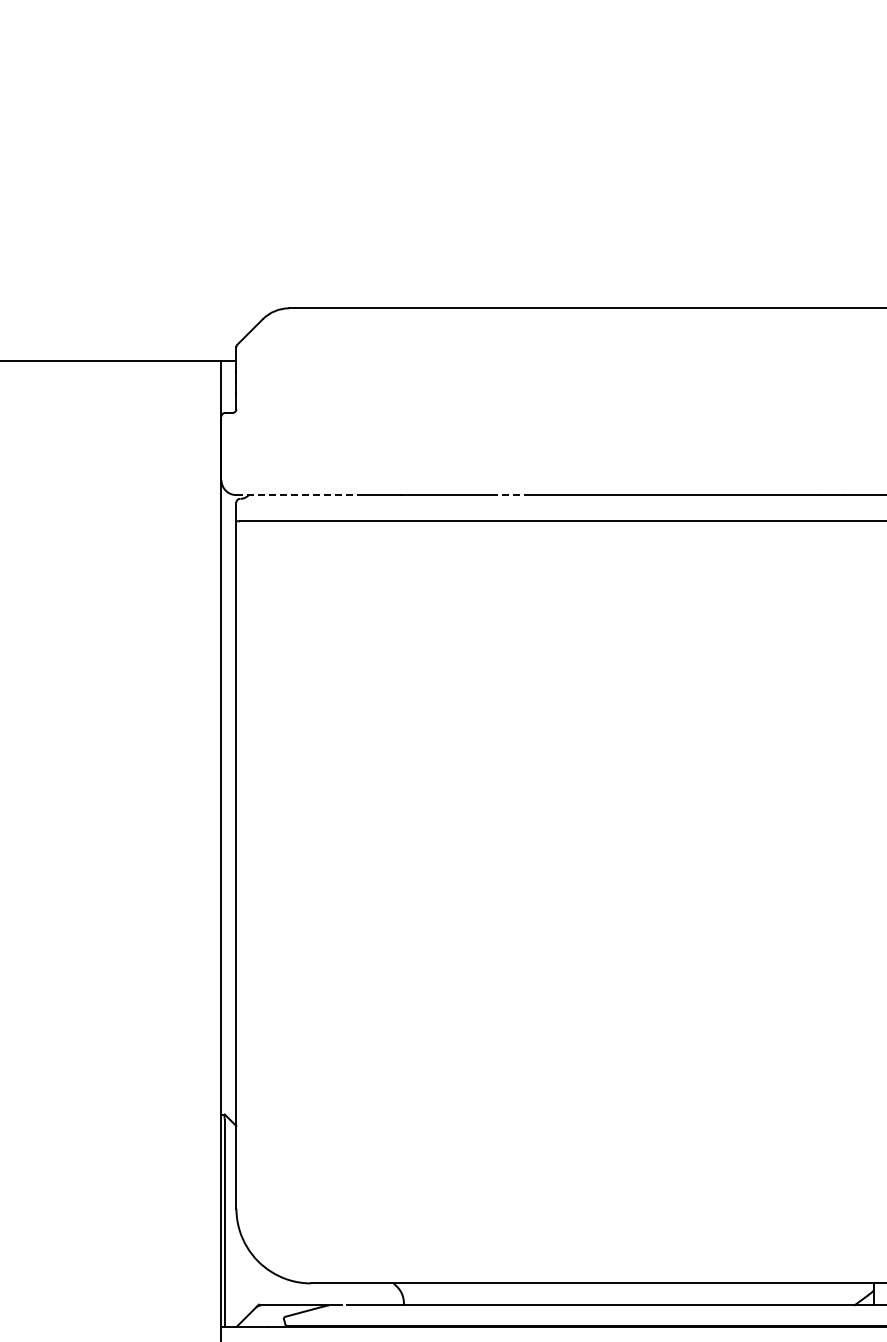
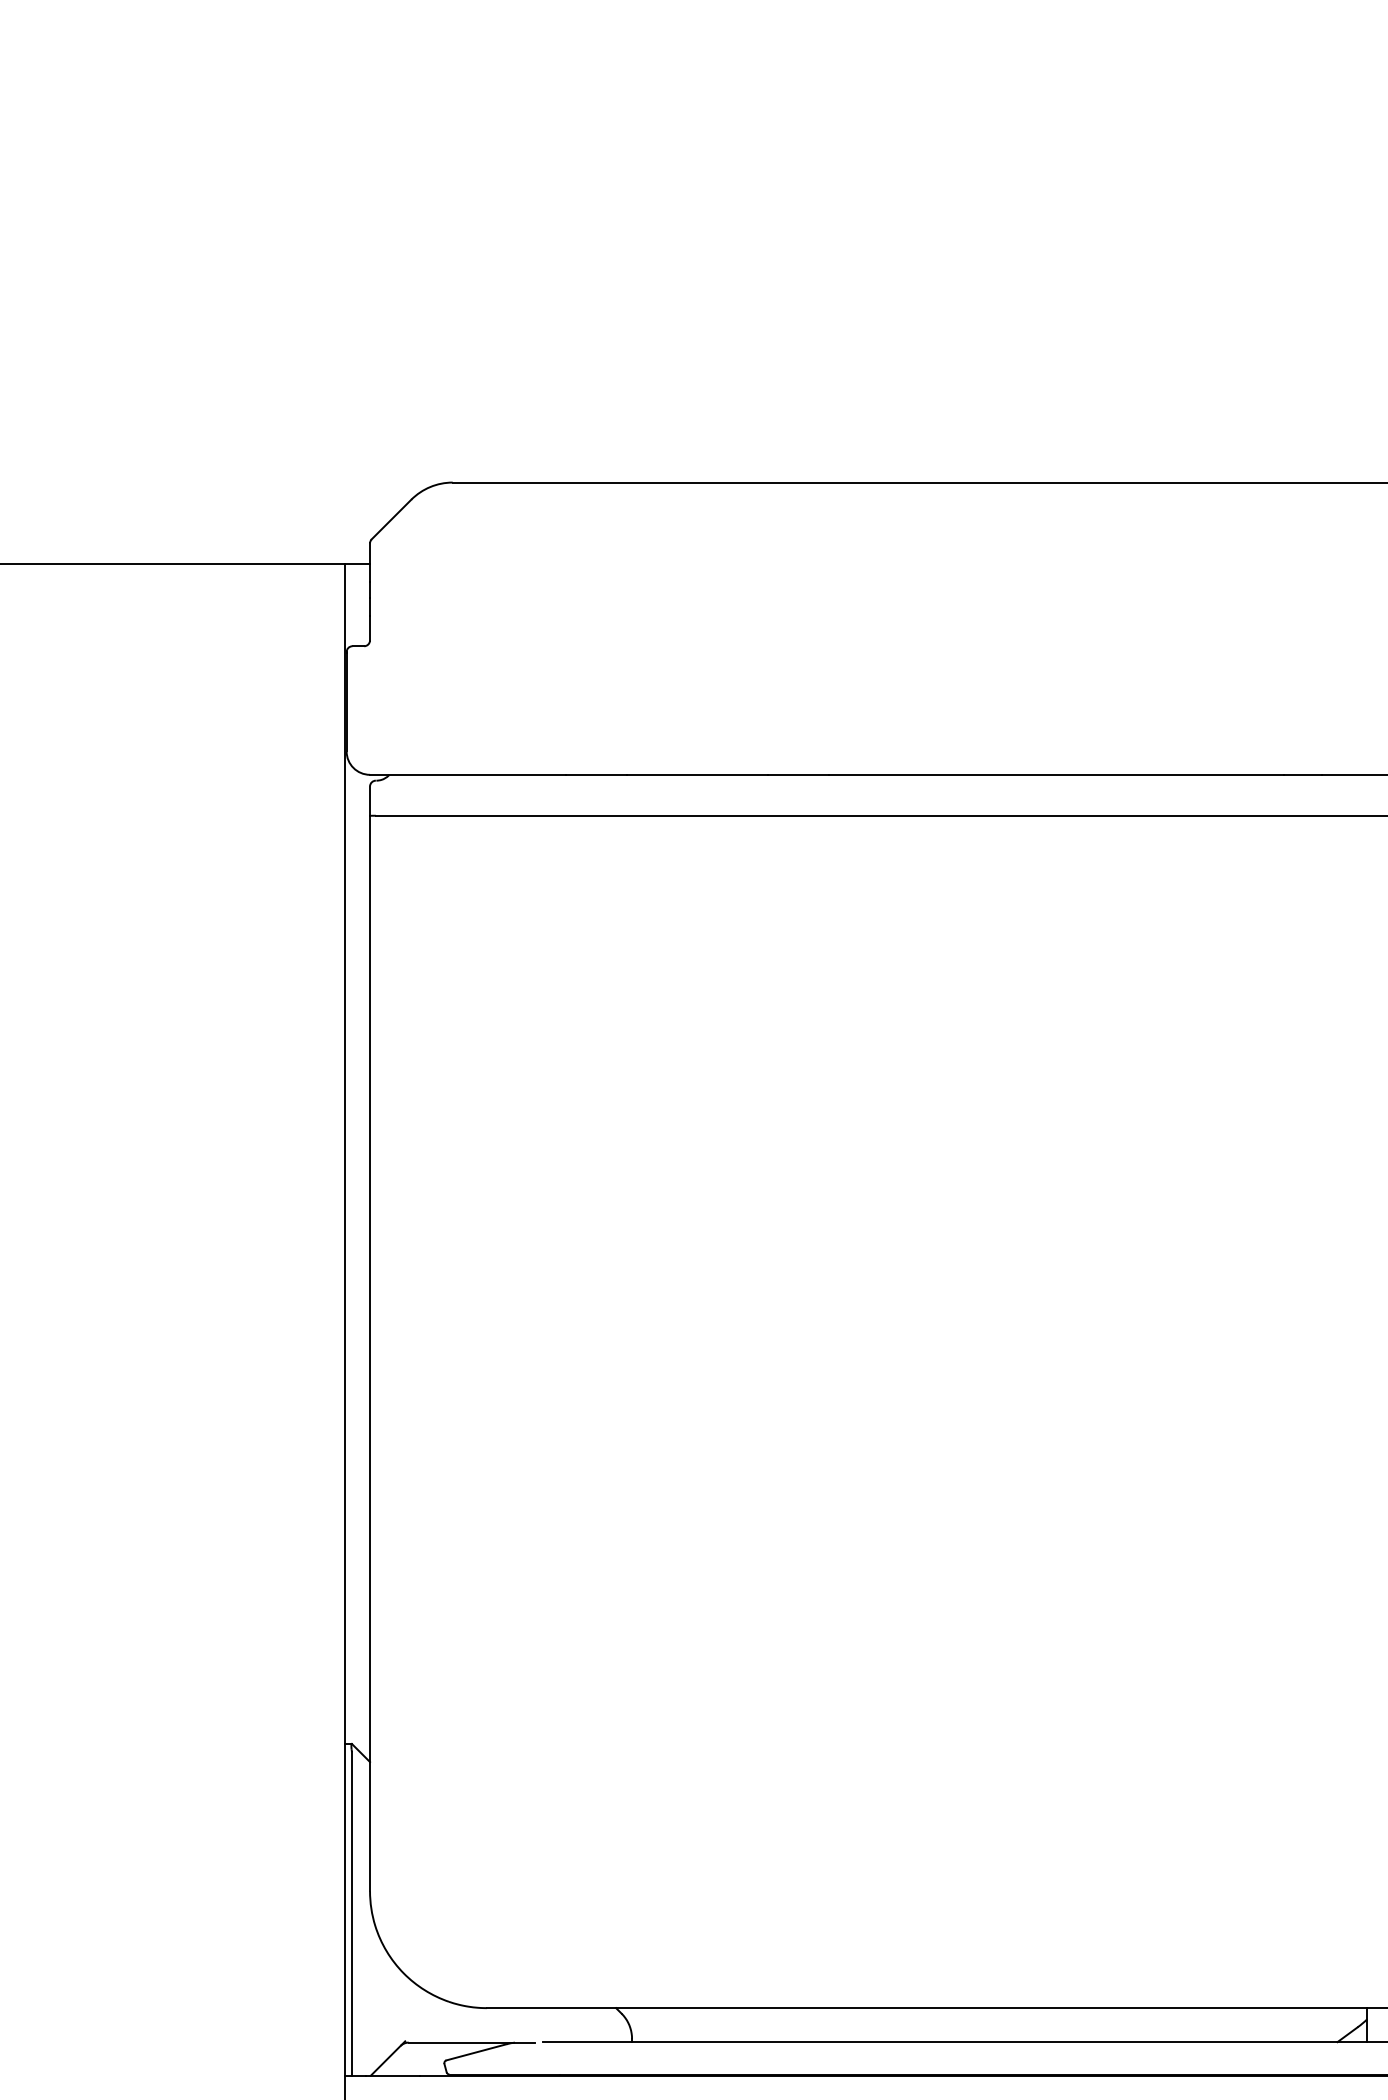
line: (299, 495) -> (468, 775), dashed -> solid
line: (510, 495) -> (798, 775), dashed -> solid

